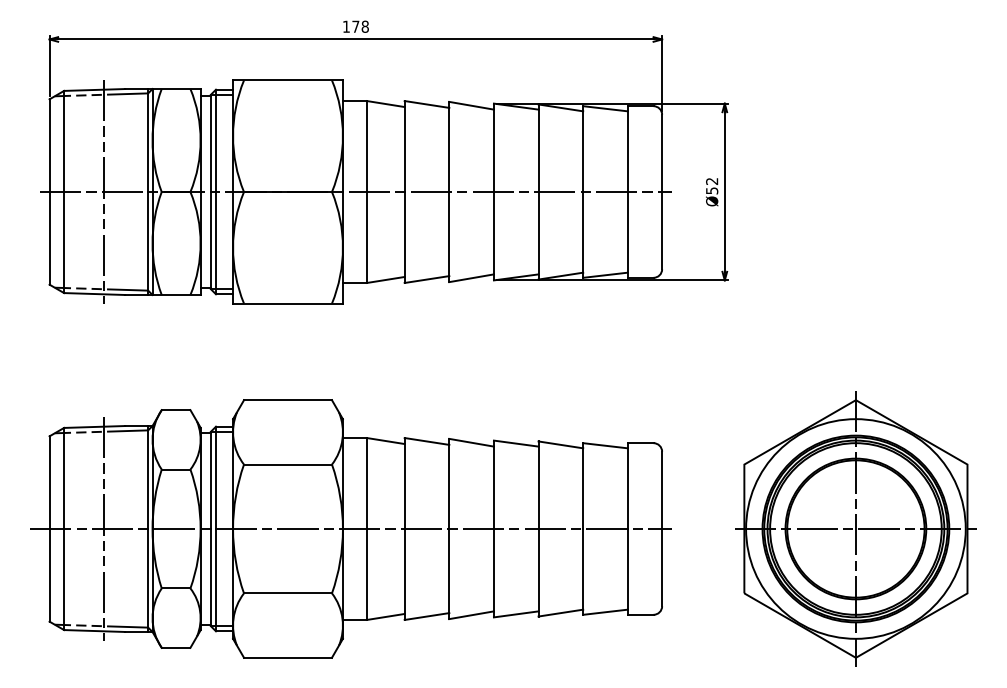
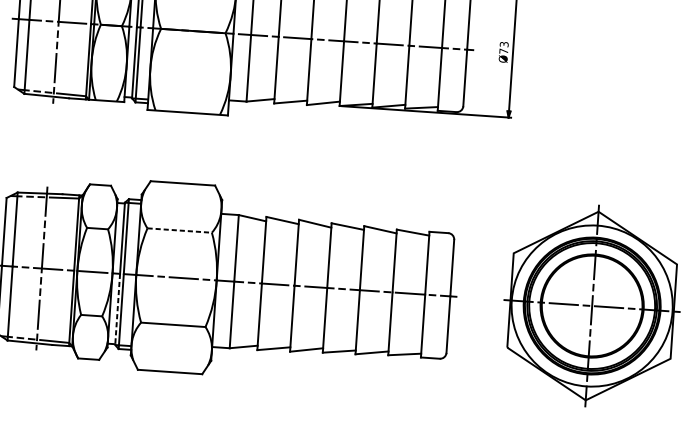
text: (712, 186) -> (504, 48), Ø52 -> Ø73
line: (288, 464) -> (180, 230), solid -> dashed
line: (210, 577) -> (117, 309), solid -> dashed

